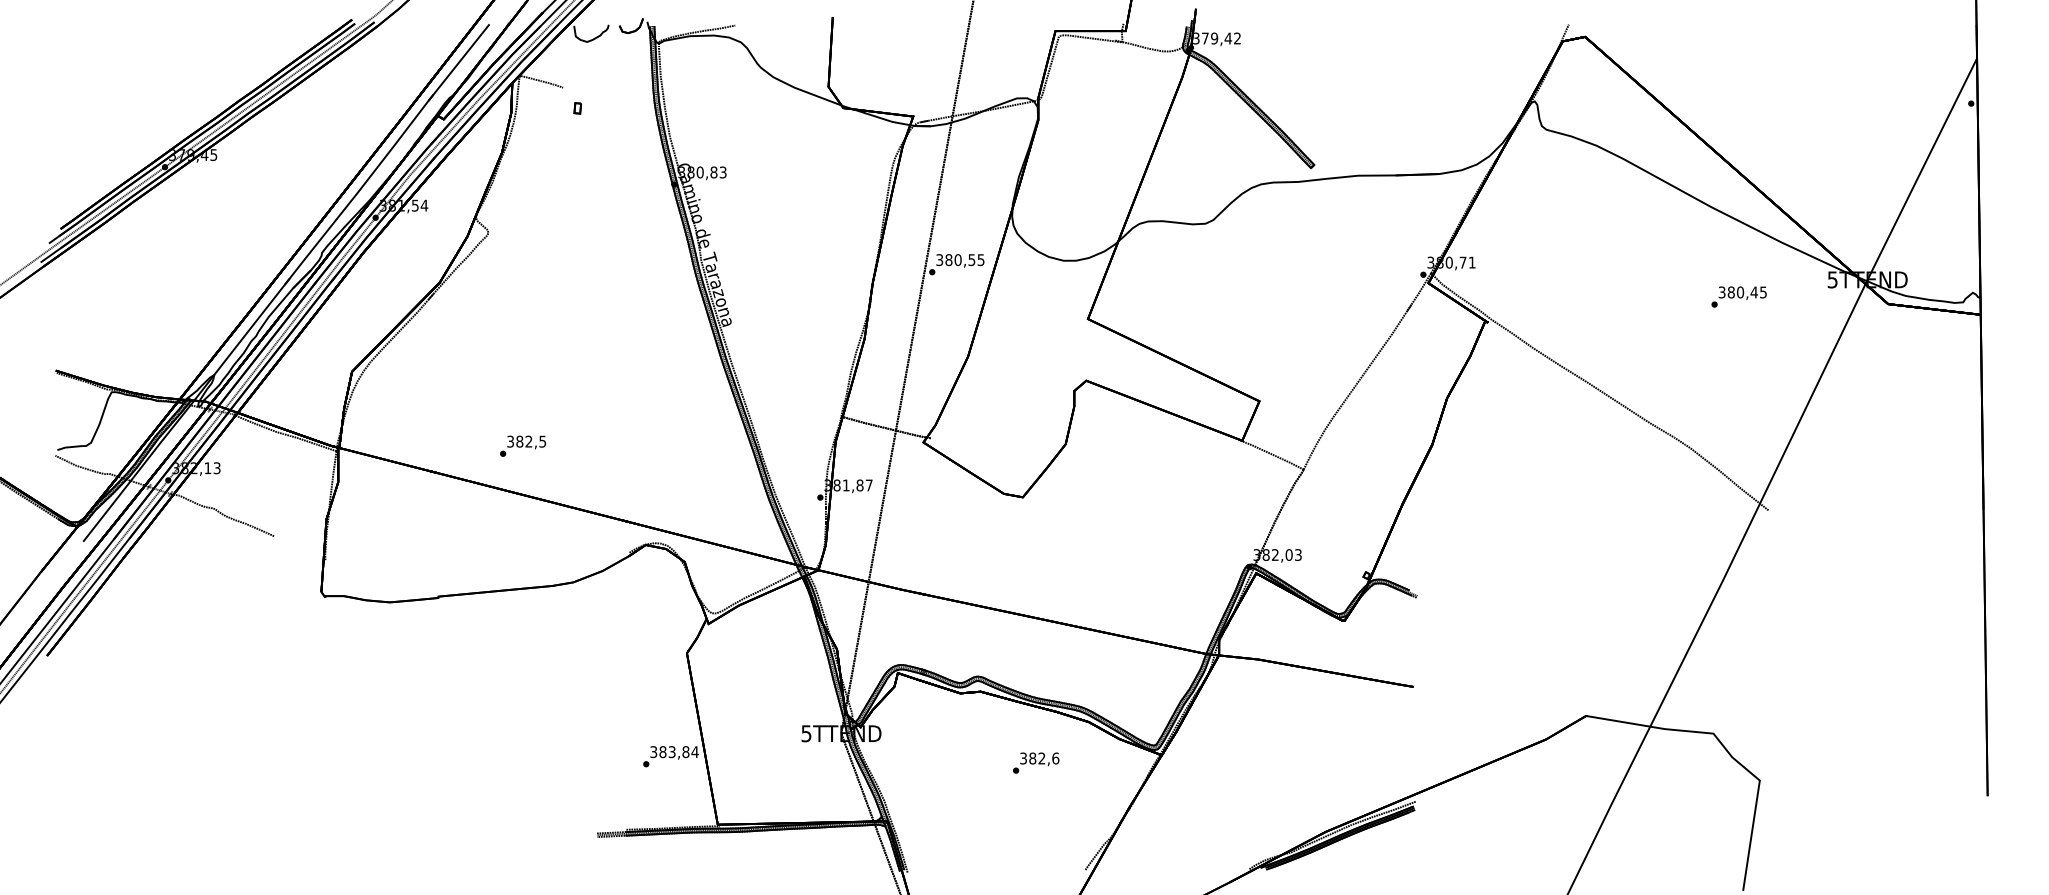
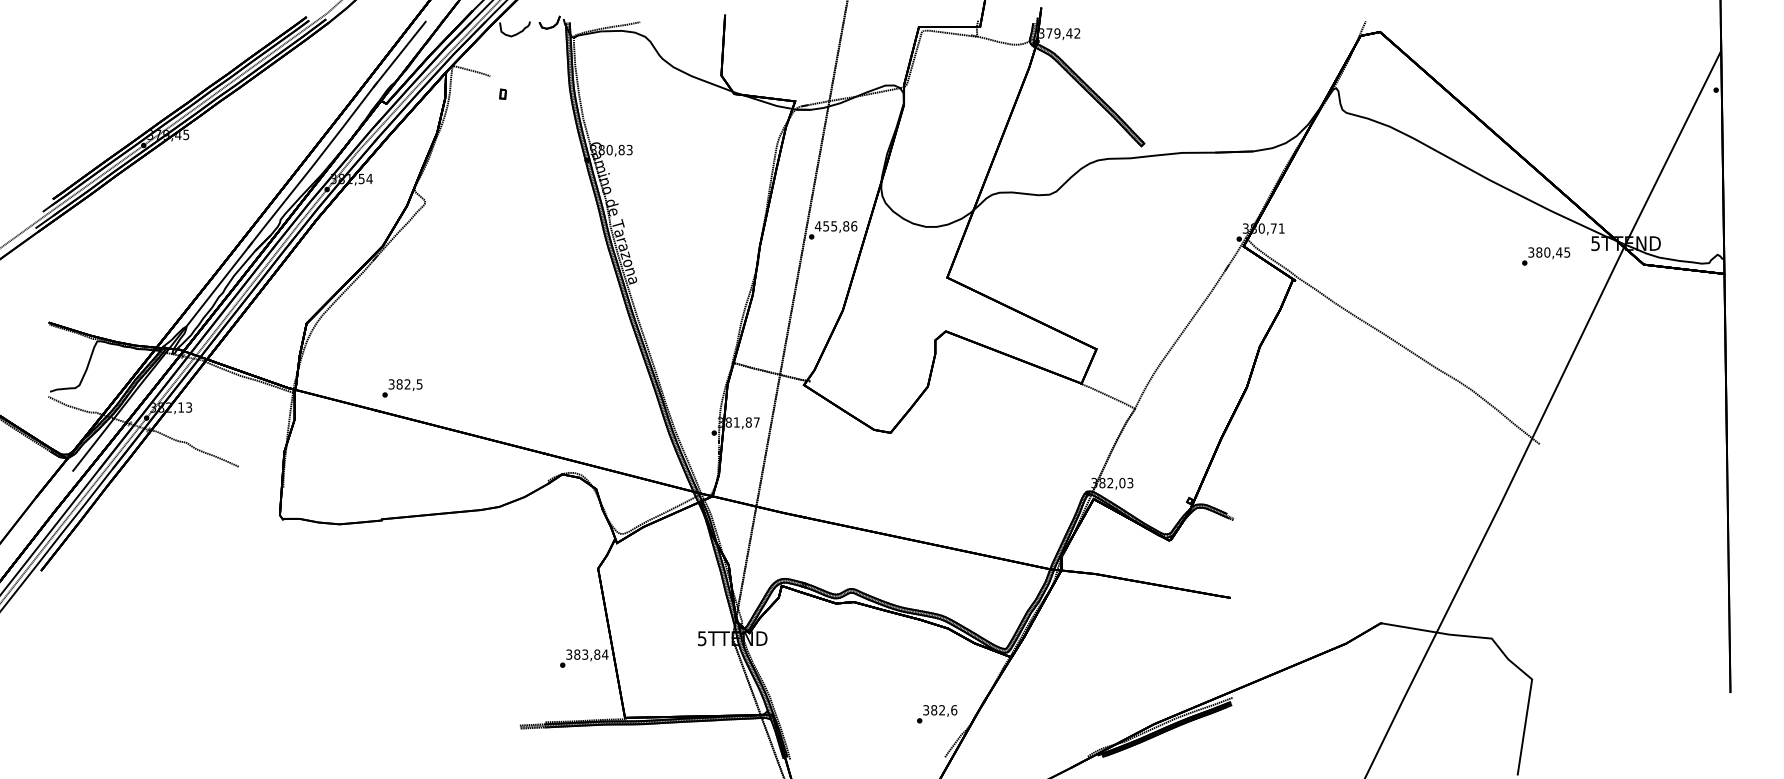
text: (959, 260) -> (835, 226), 380,55 -> 455,86
text: (1739, 297) -> (1546, 256), moved
text: (523, 446) -> (402, 388), moved
text: (1036, 763) -> (937, 714), moved

